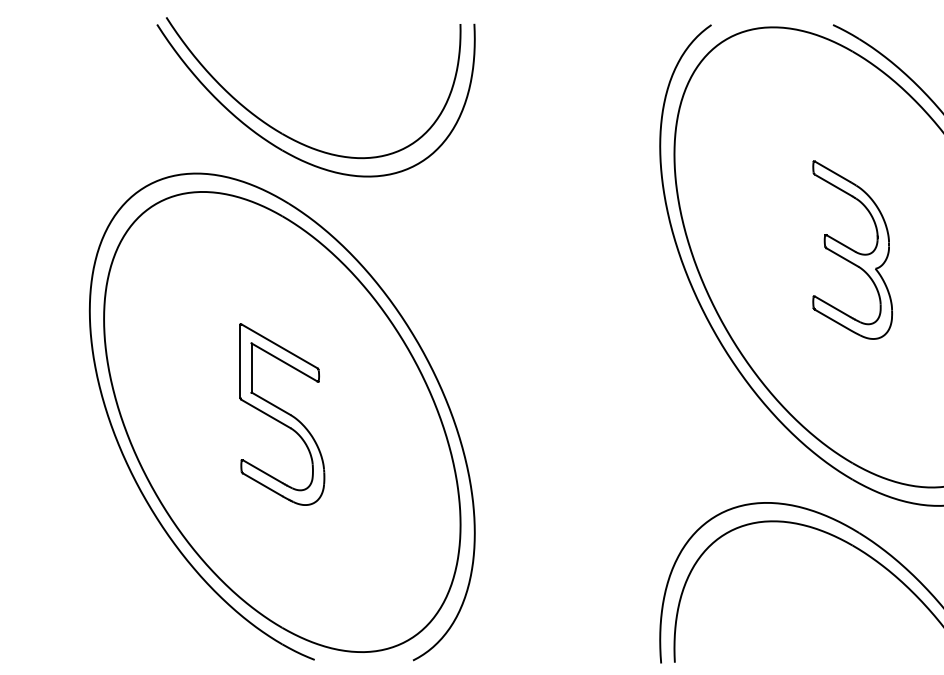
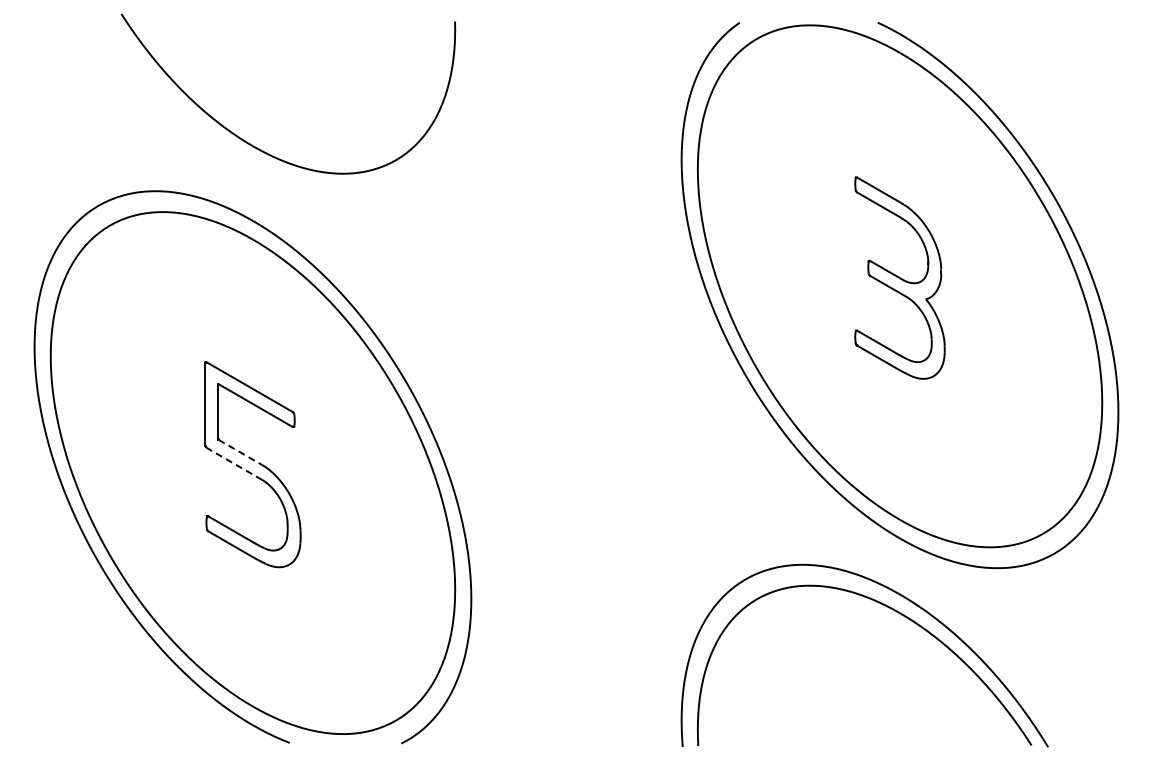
part: (287, 151) -> (258, 166), removed
line: (271, 403) -> (240, 452), solid -> dashed
line: (266, 413) -> (234, 463), solid -> dashed

